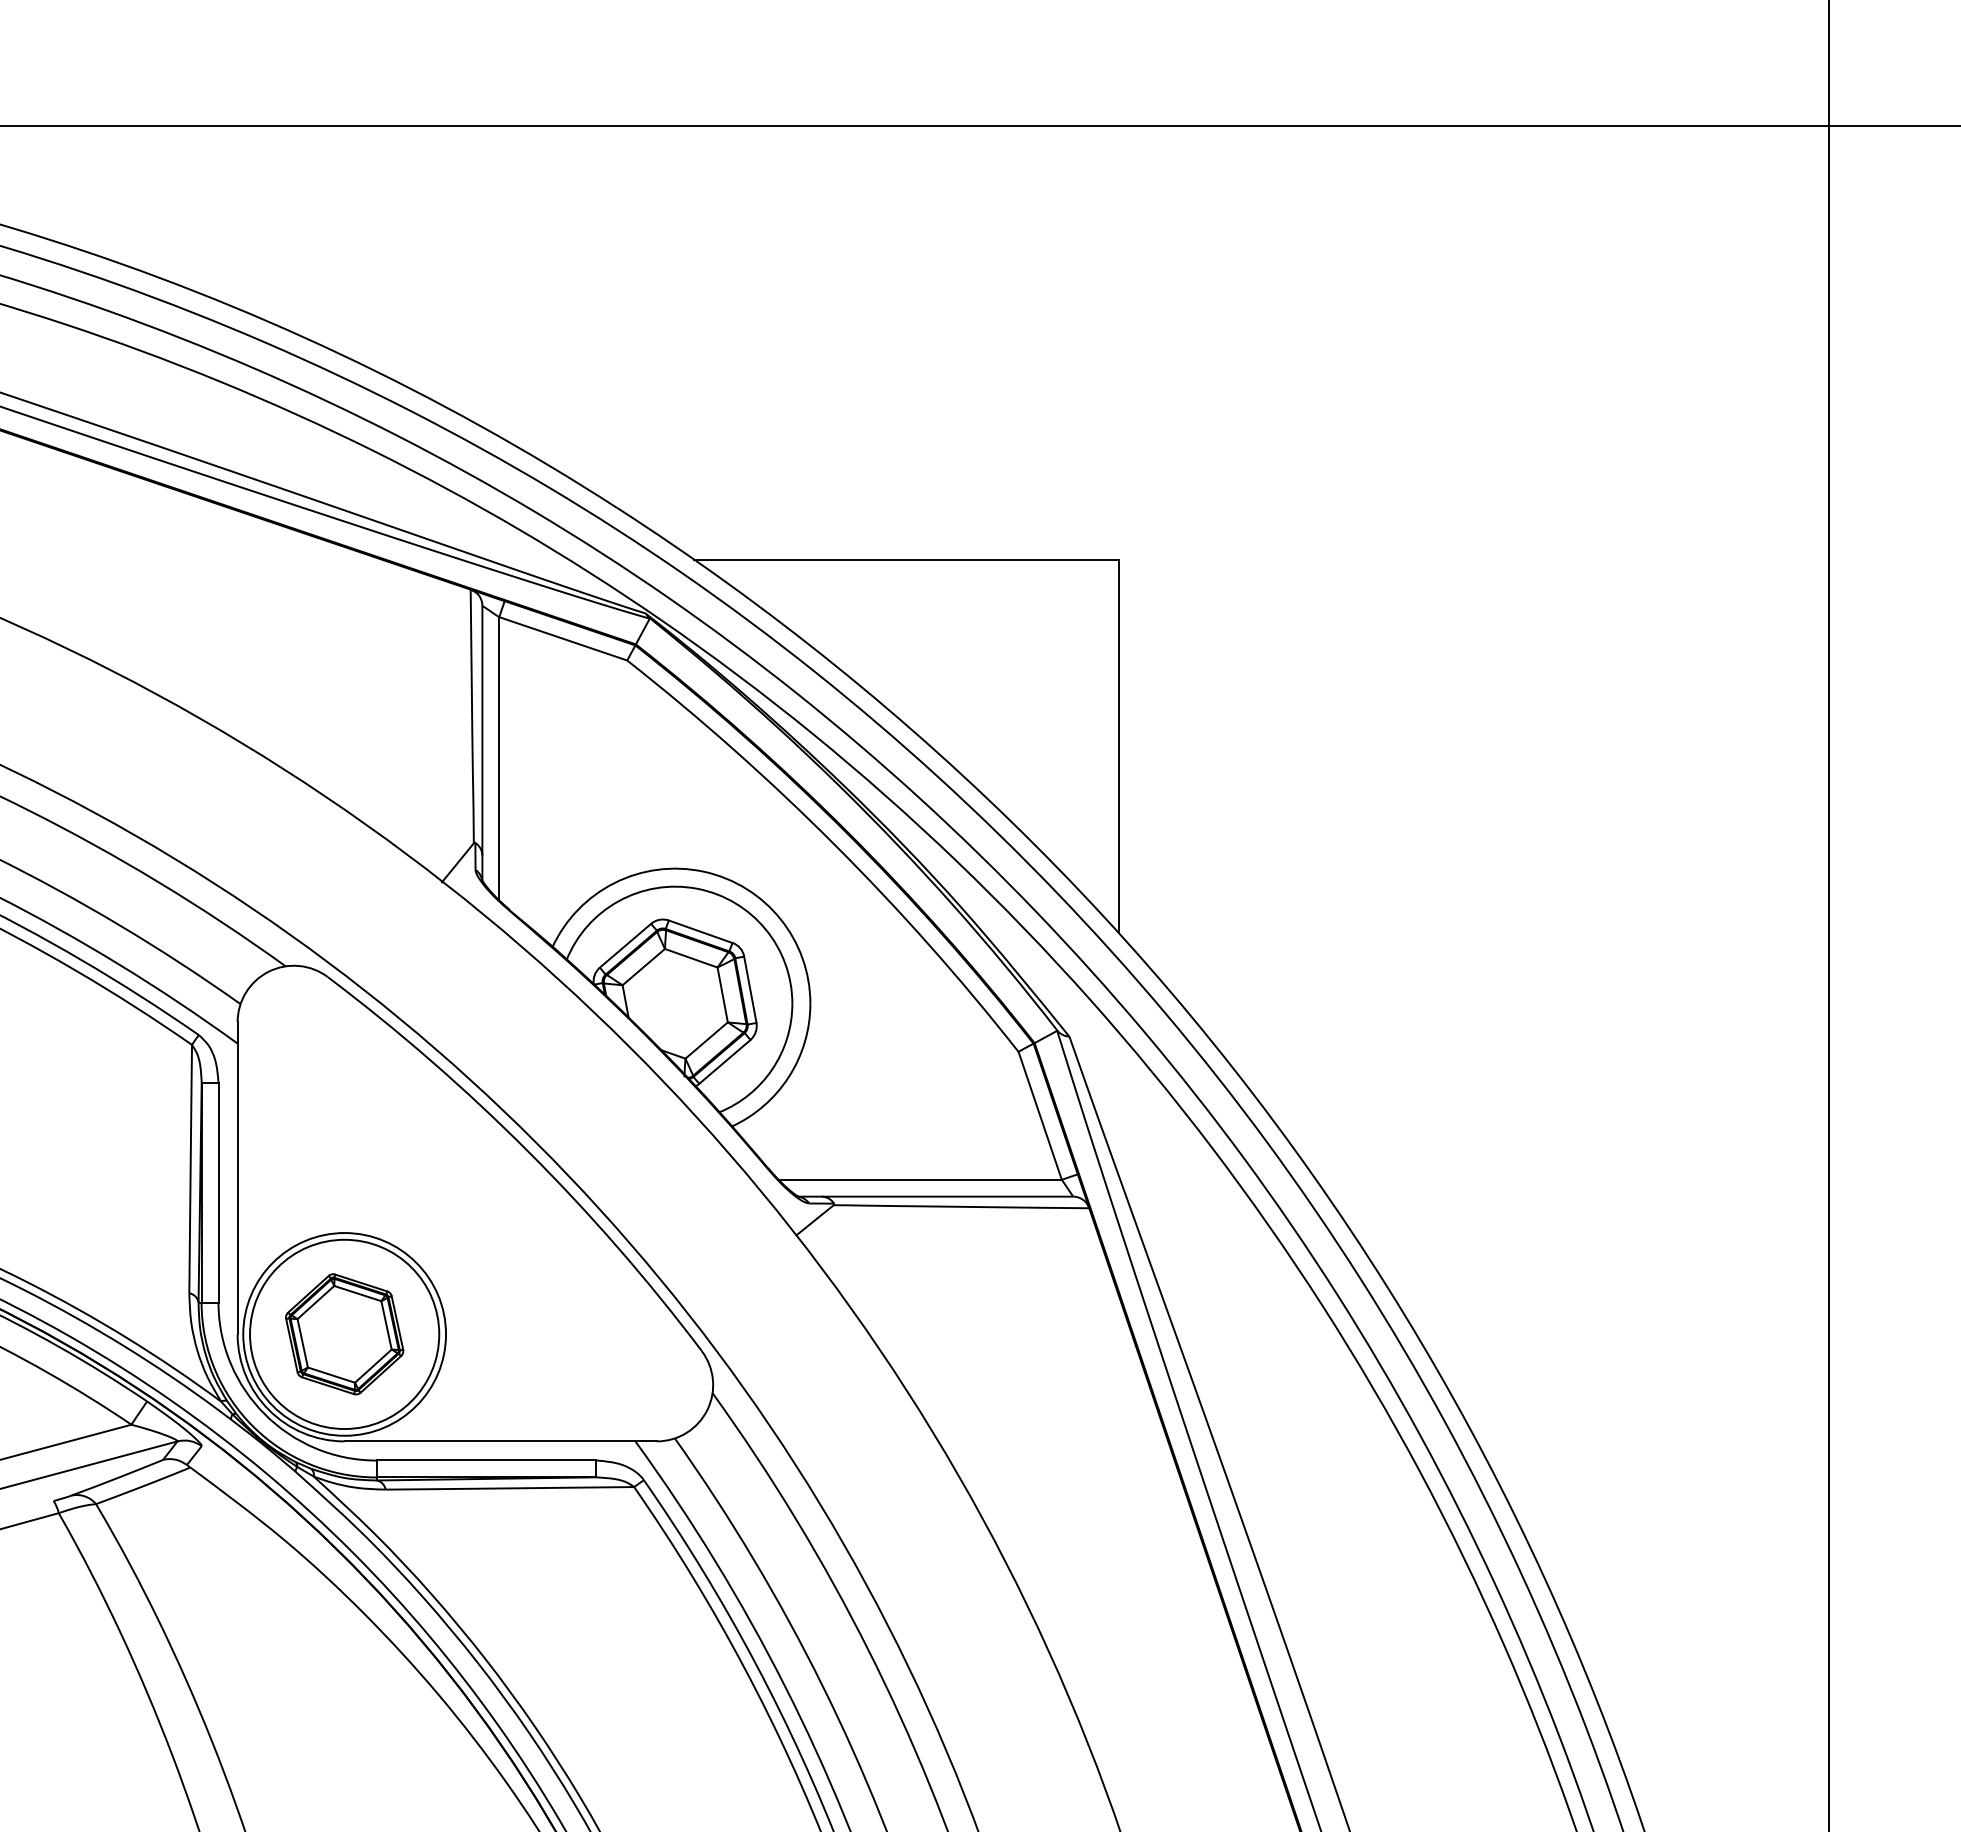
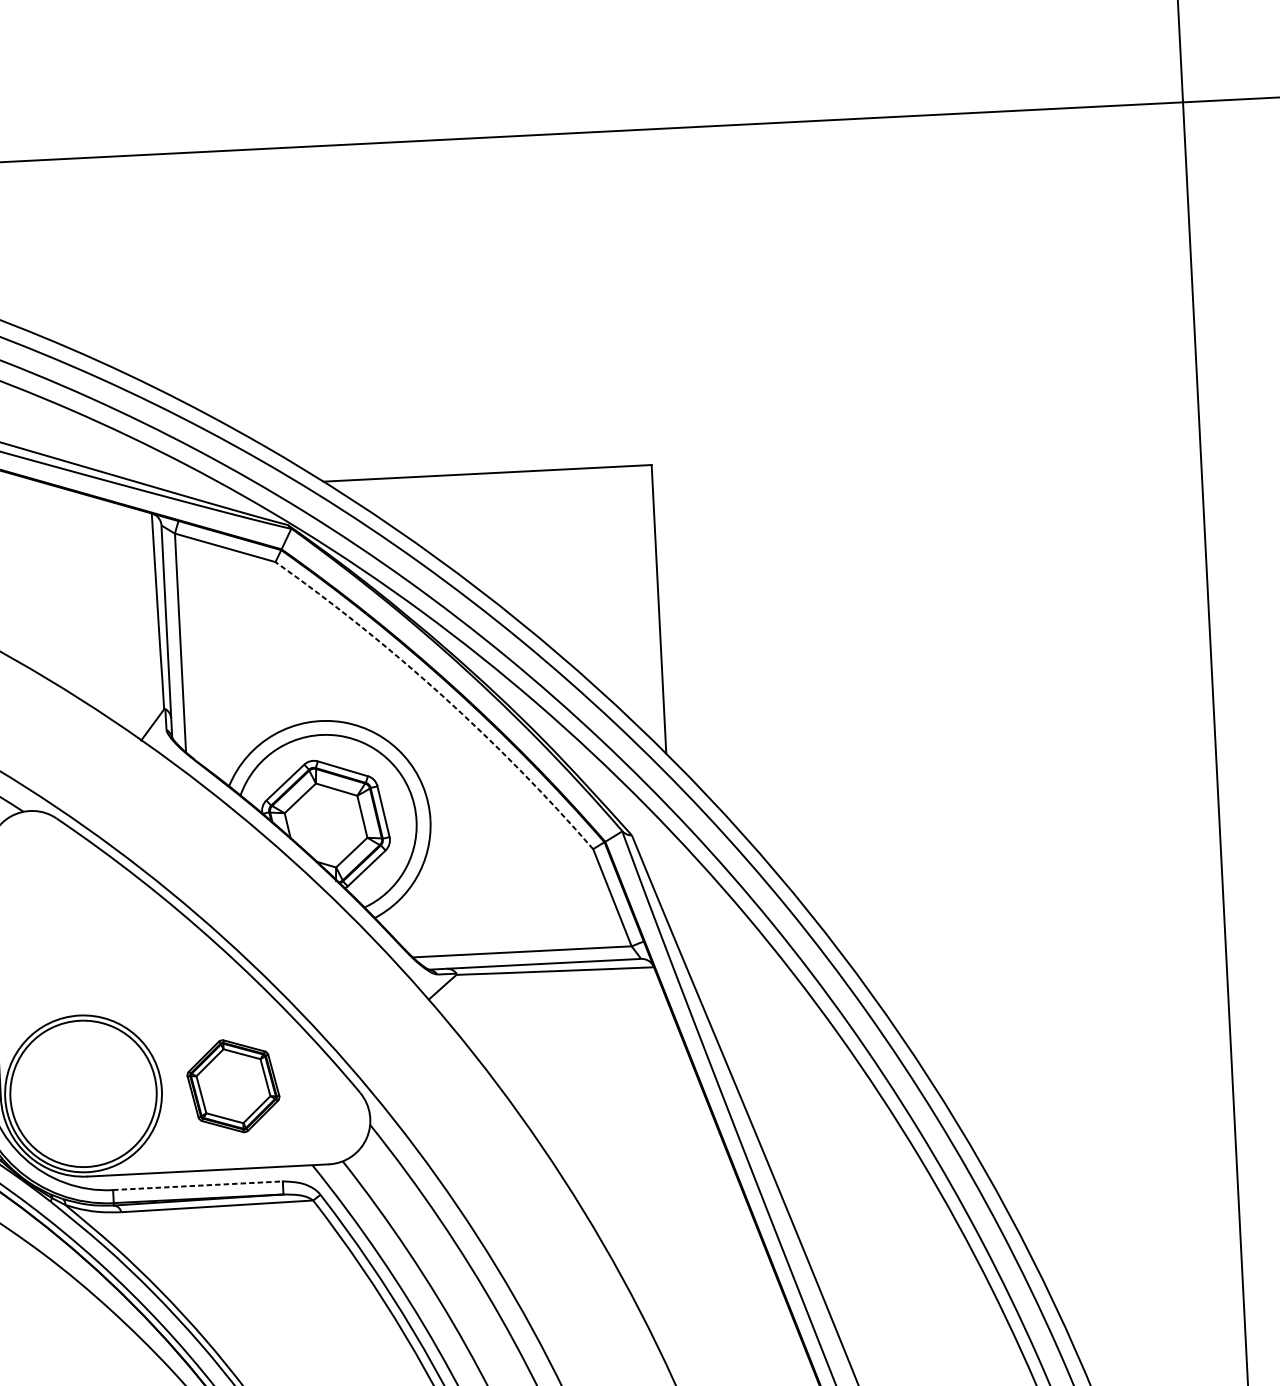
arc: (834, 844) -> (442, 696), solid -> dashed
part: (344, 1334) -> (233, 1086), moved
line: (486, 1460) -> (198, 1185), solid -> dashed

